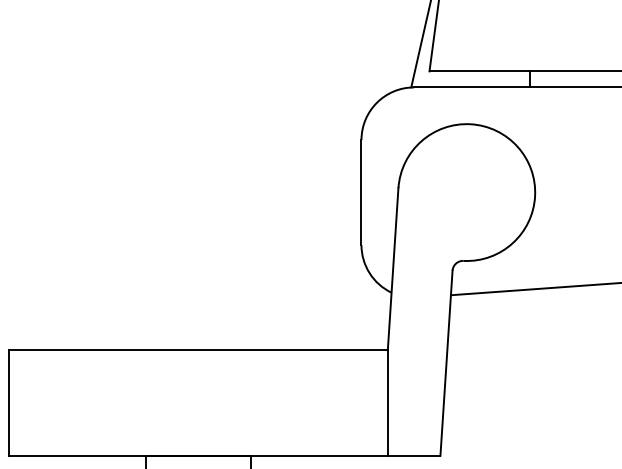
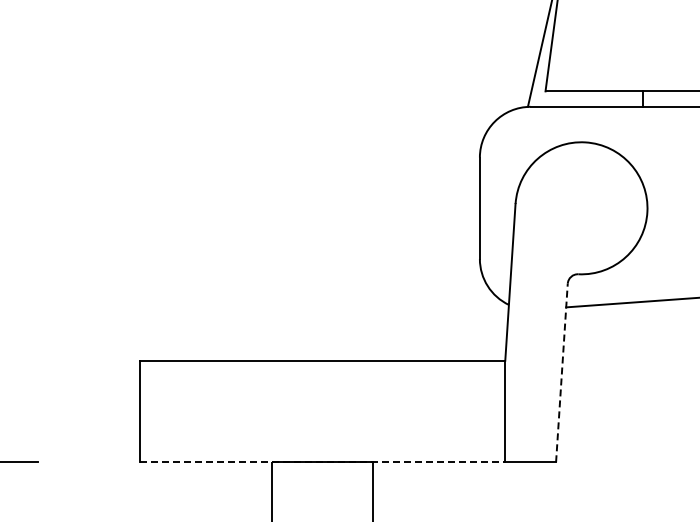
line: (446, 362) -> (561, 372), solid -> dashed
line: (198, 455) -> (322, 462), solid -> dashed

